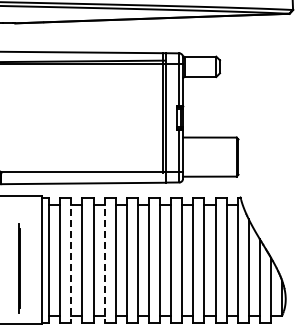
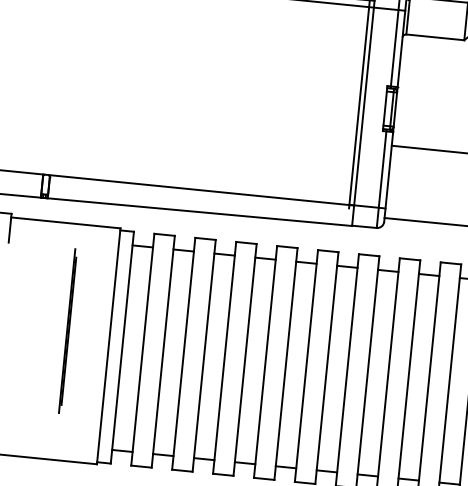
line: (71, 260) -> (163, 351), dashed -> solid
line: (104, 260) -> (224, 358), dashed -> solid
line: (19, 268) -> (68, 331), moved

